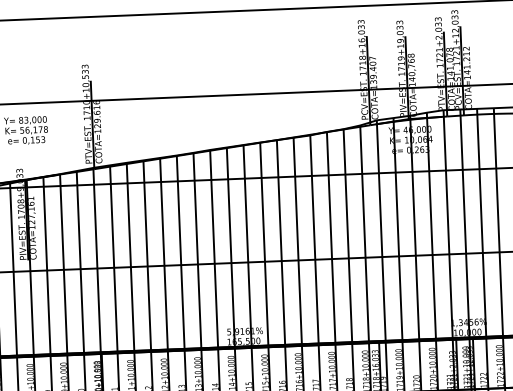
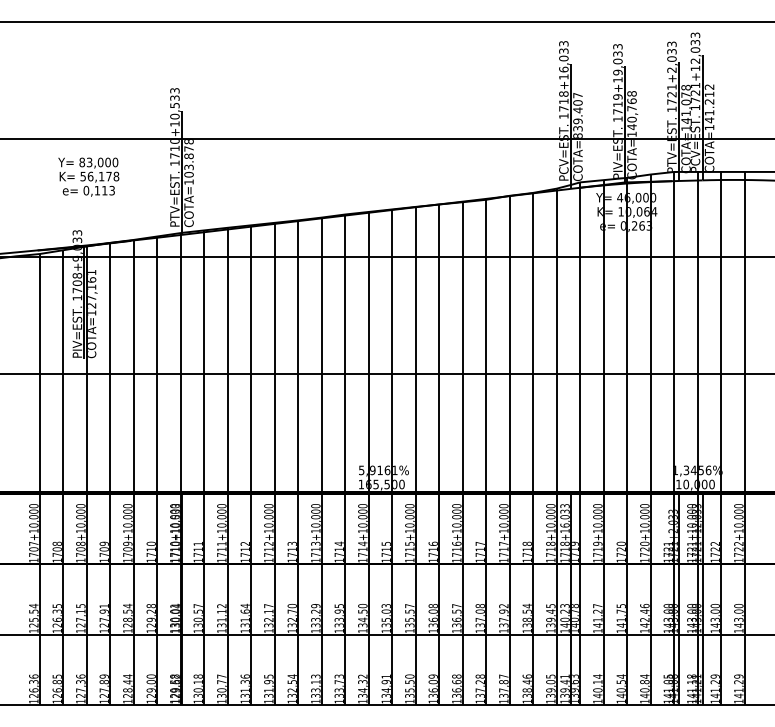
text: (373, 86) -> (577, 135), COTA=139.407 -> COTA=839.407
text: (96, 114) -> (188, 158), COTA=129.616 -> COTA=103.878
text: (37, 139) -> (104, 190), 0,153 -> 0,113

